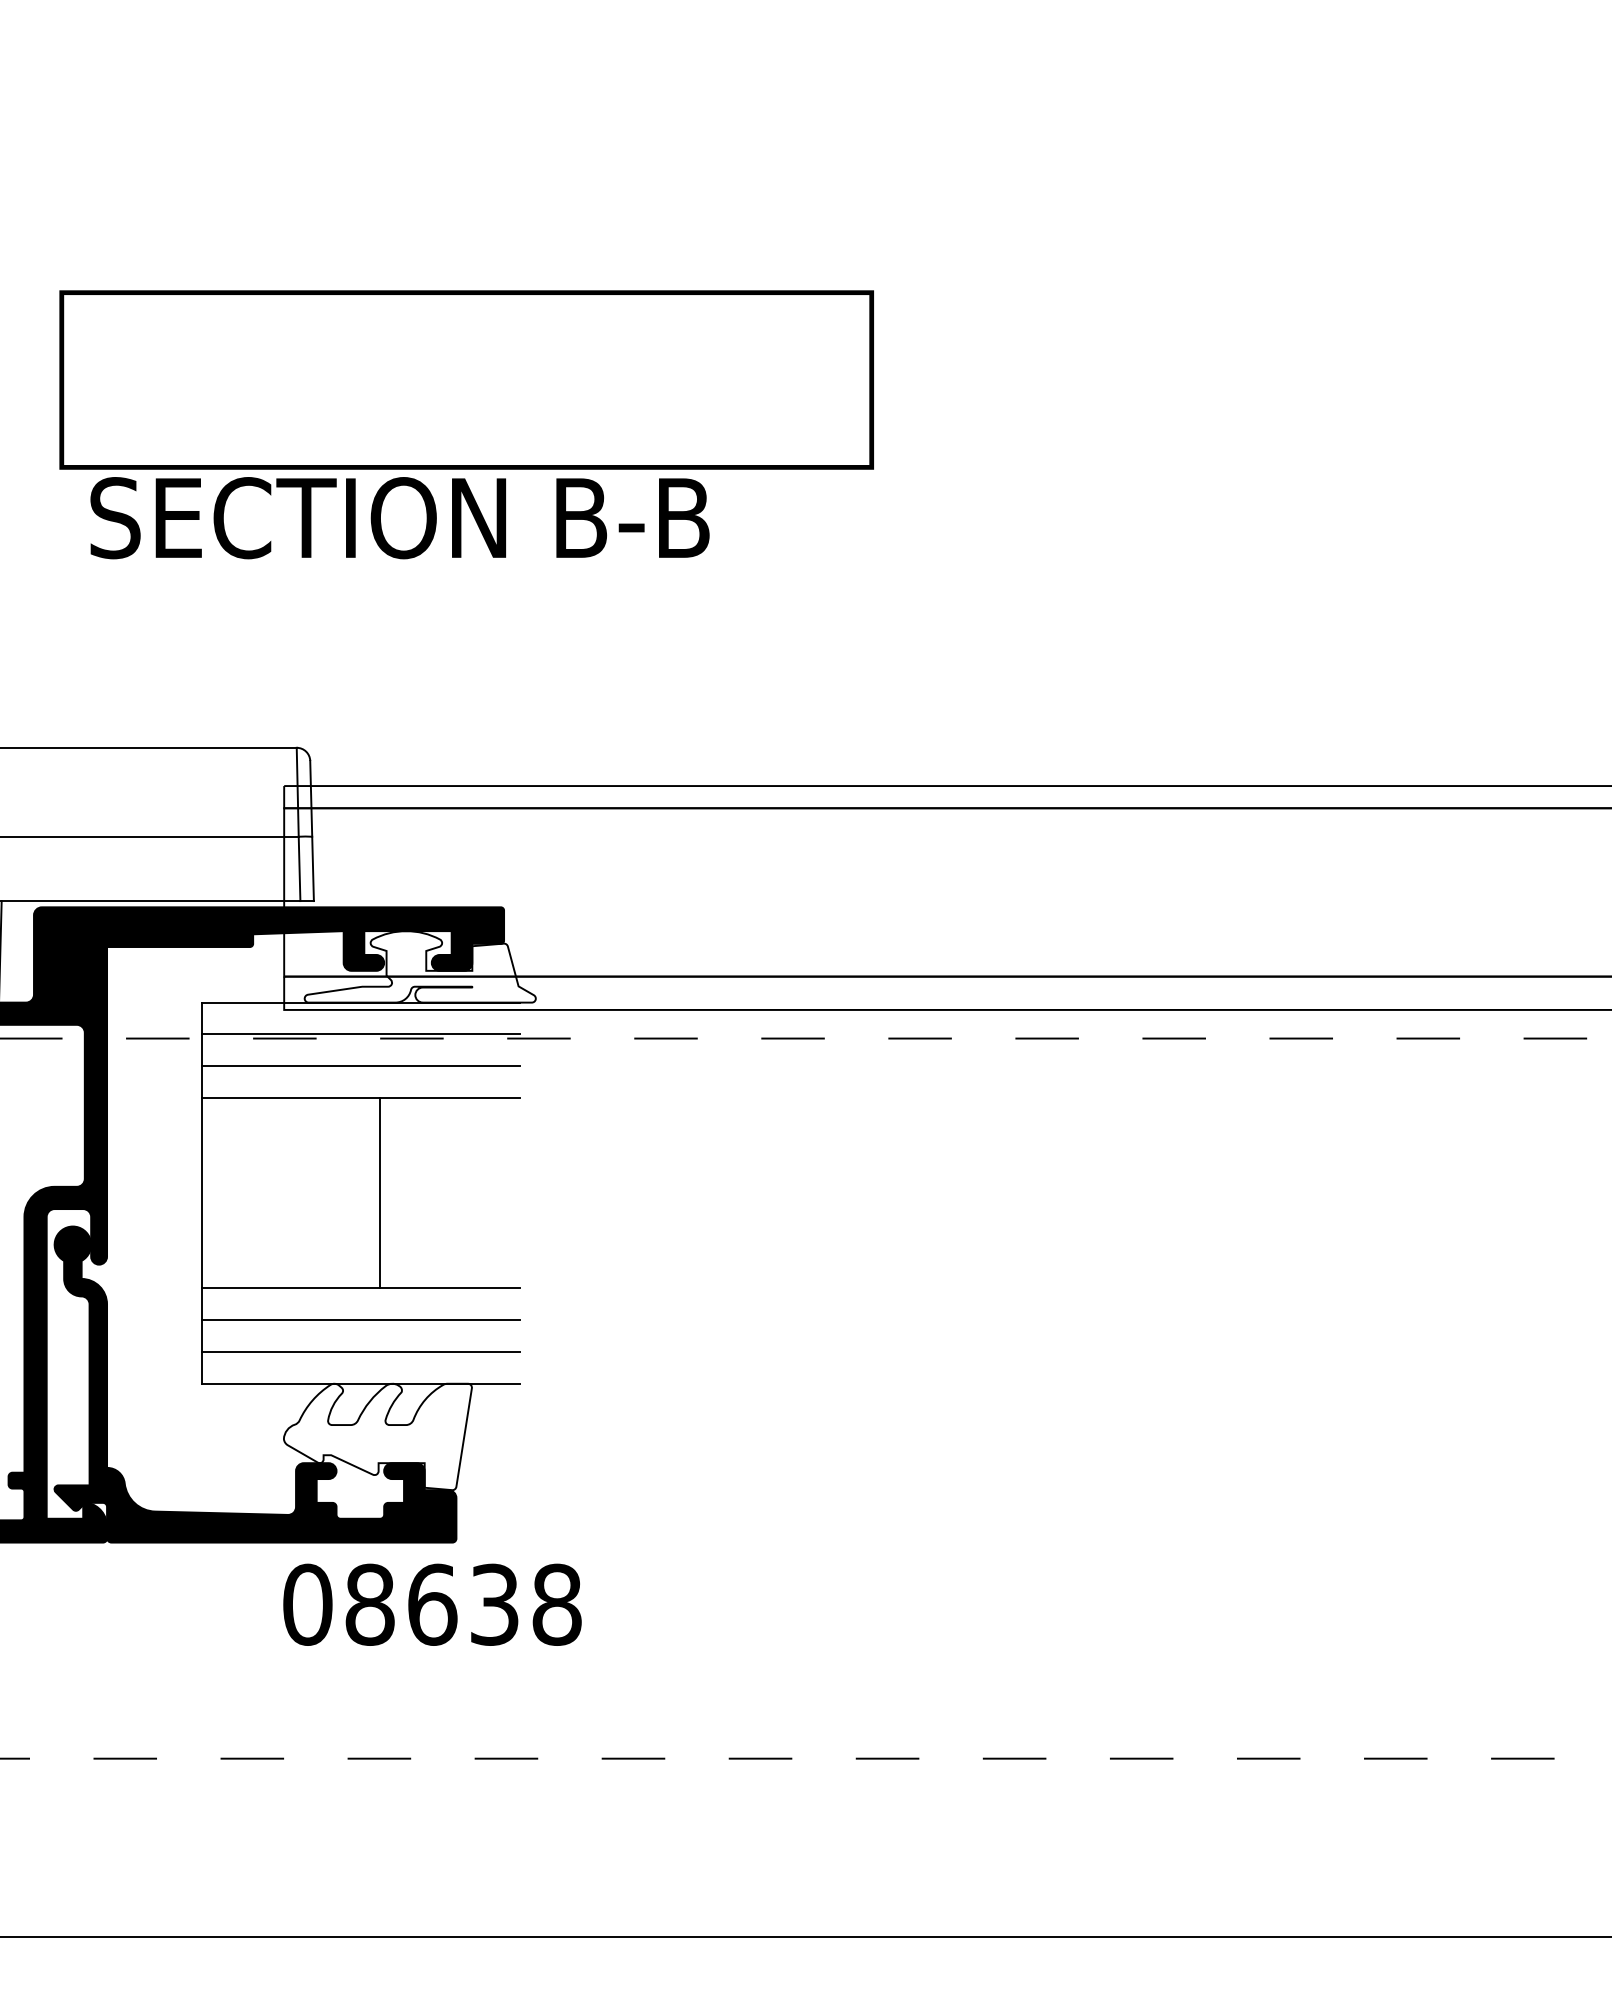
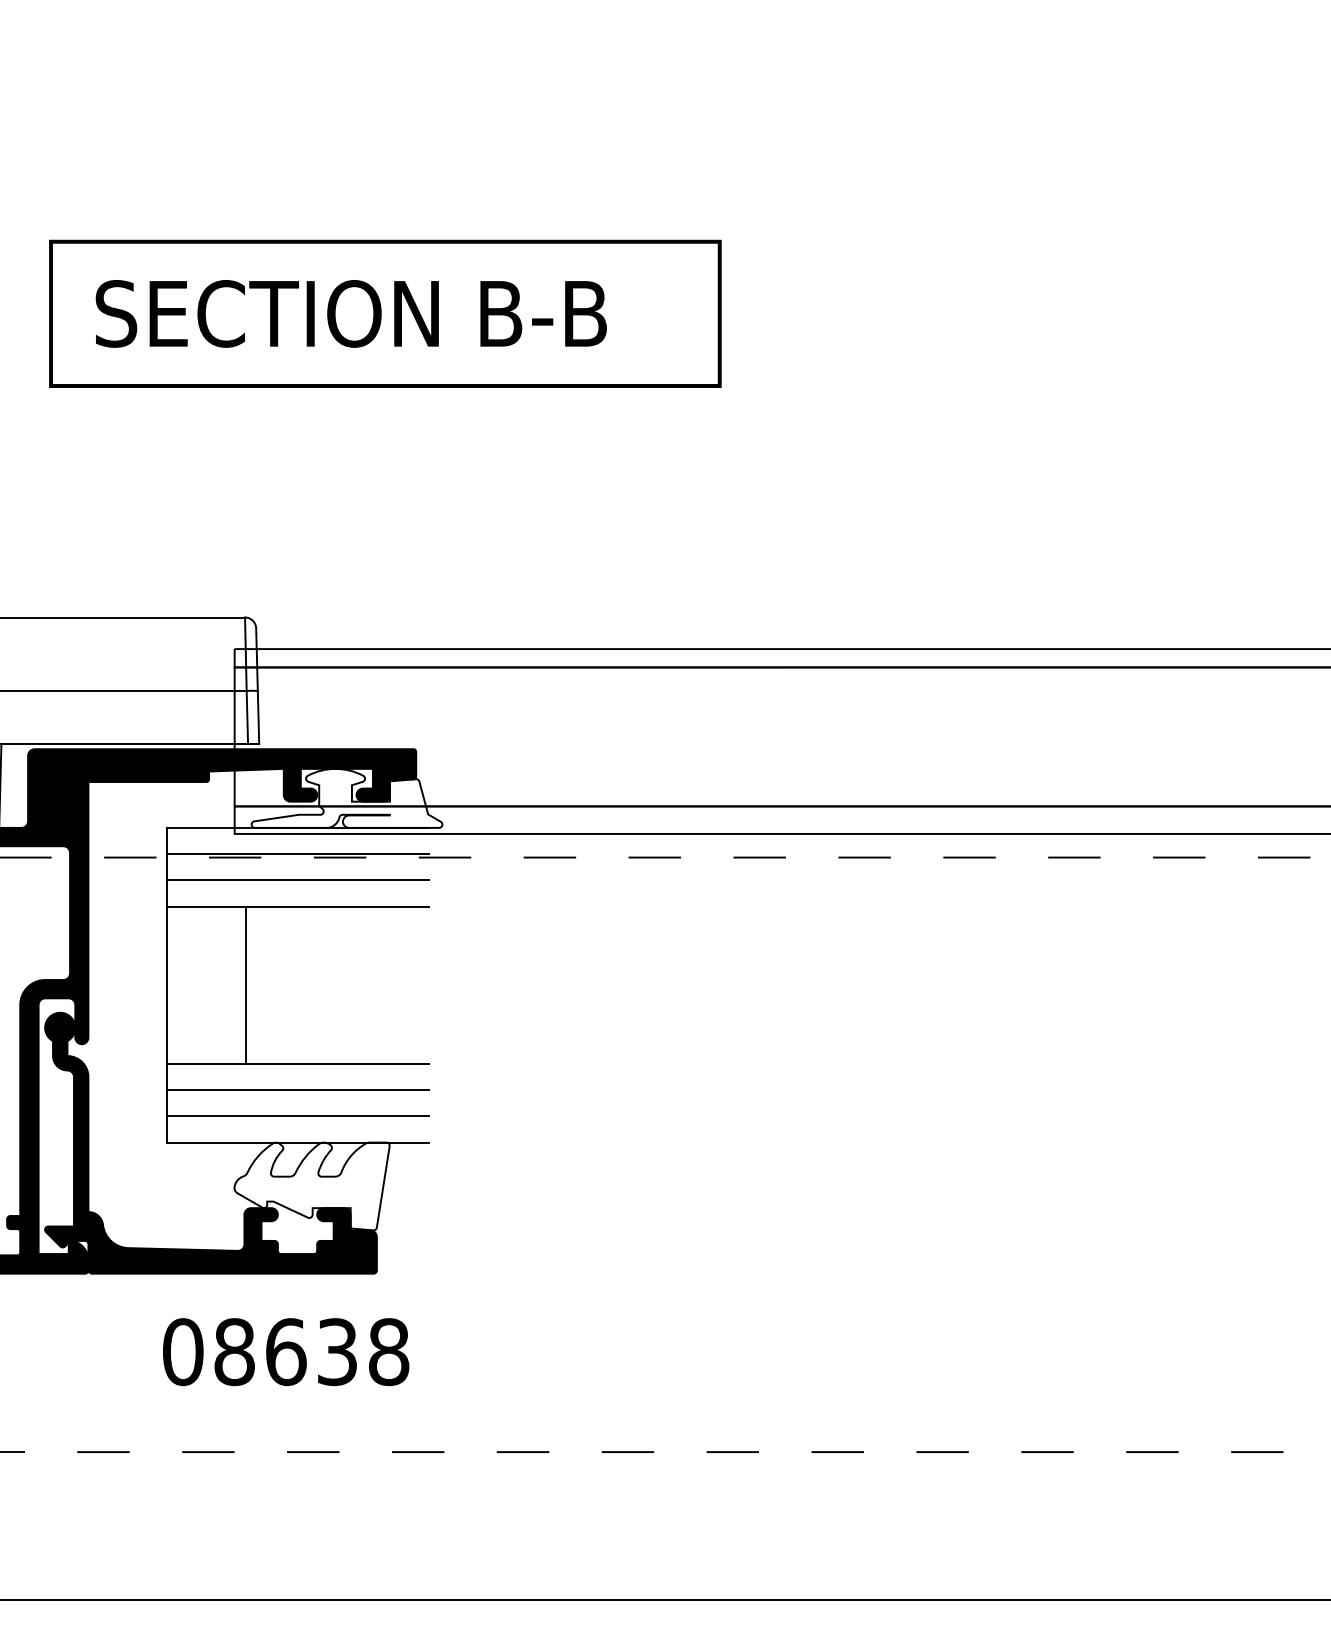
text: (399, 517) -> (350, 313), moved
line: (379, 1192) -> (245, 984), moved
text: (432, 1605) -> (286, 1352), moved

